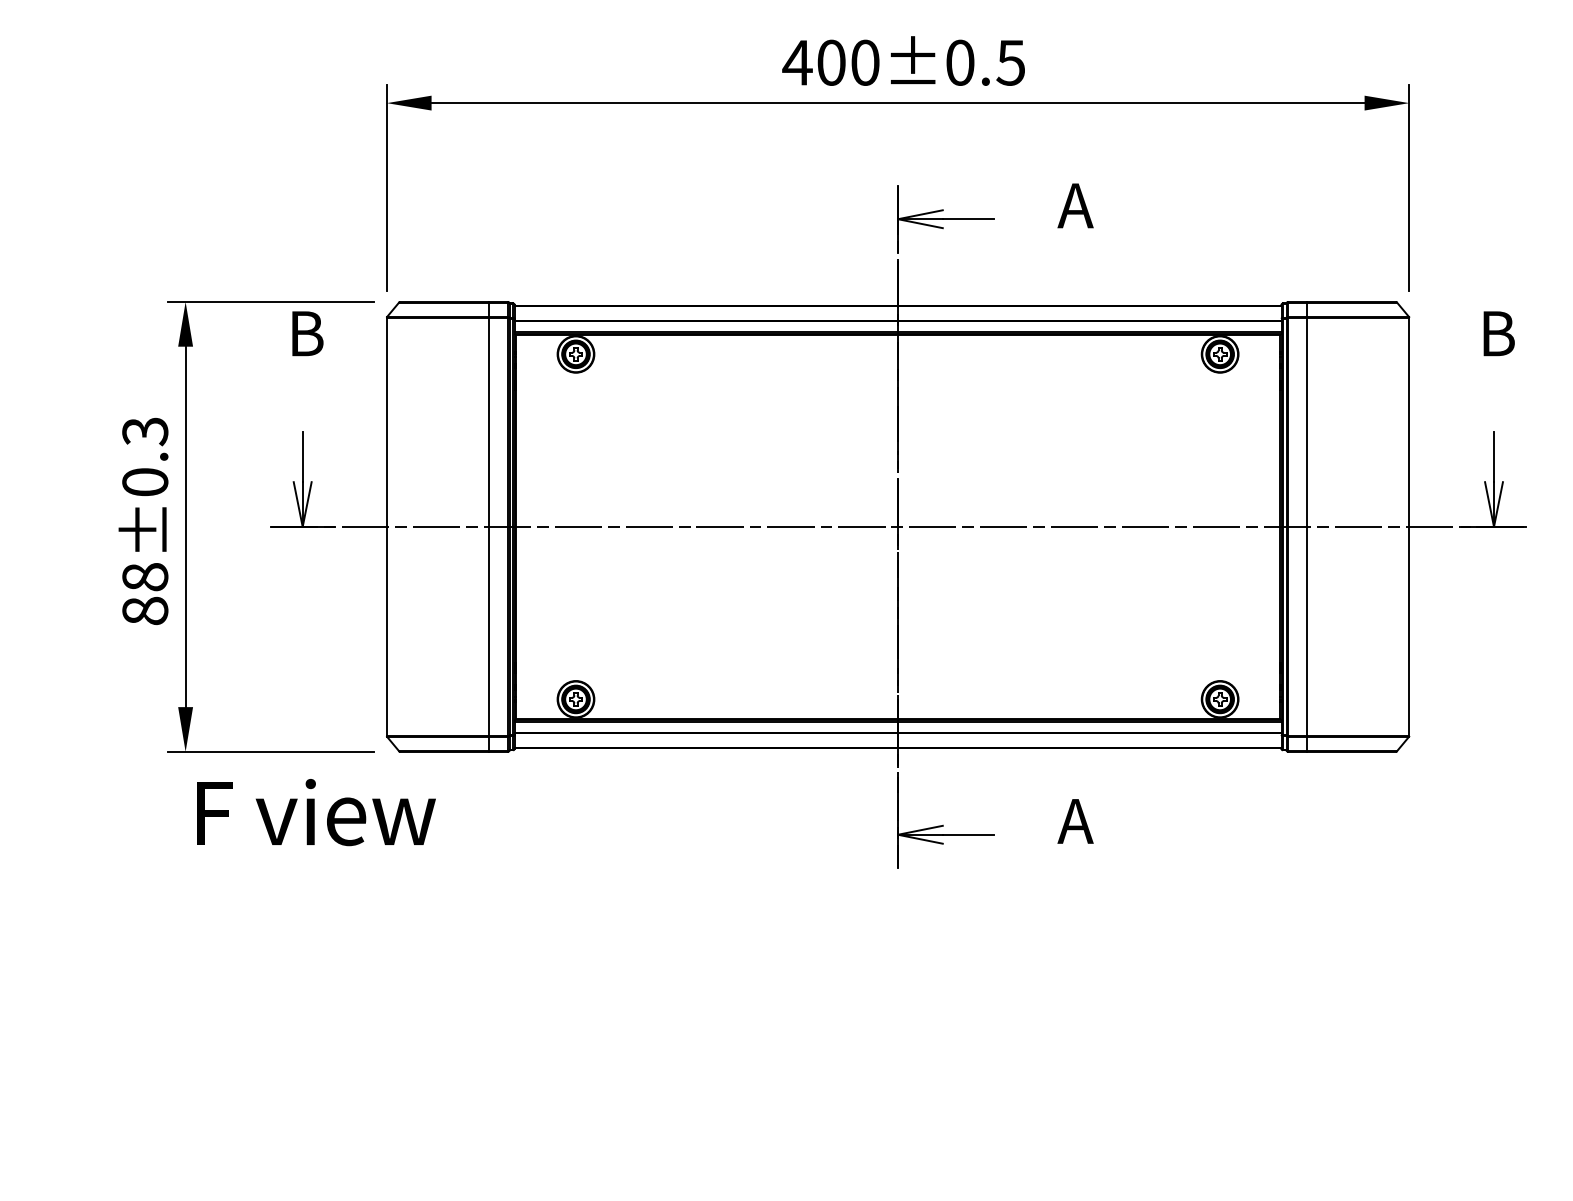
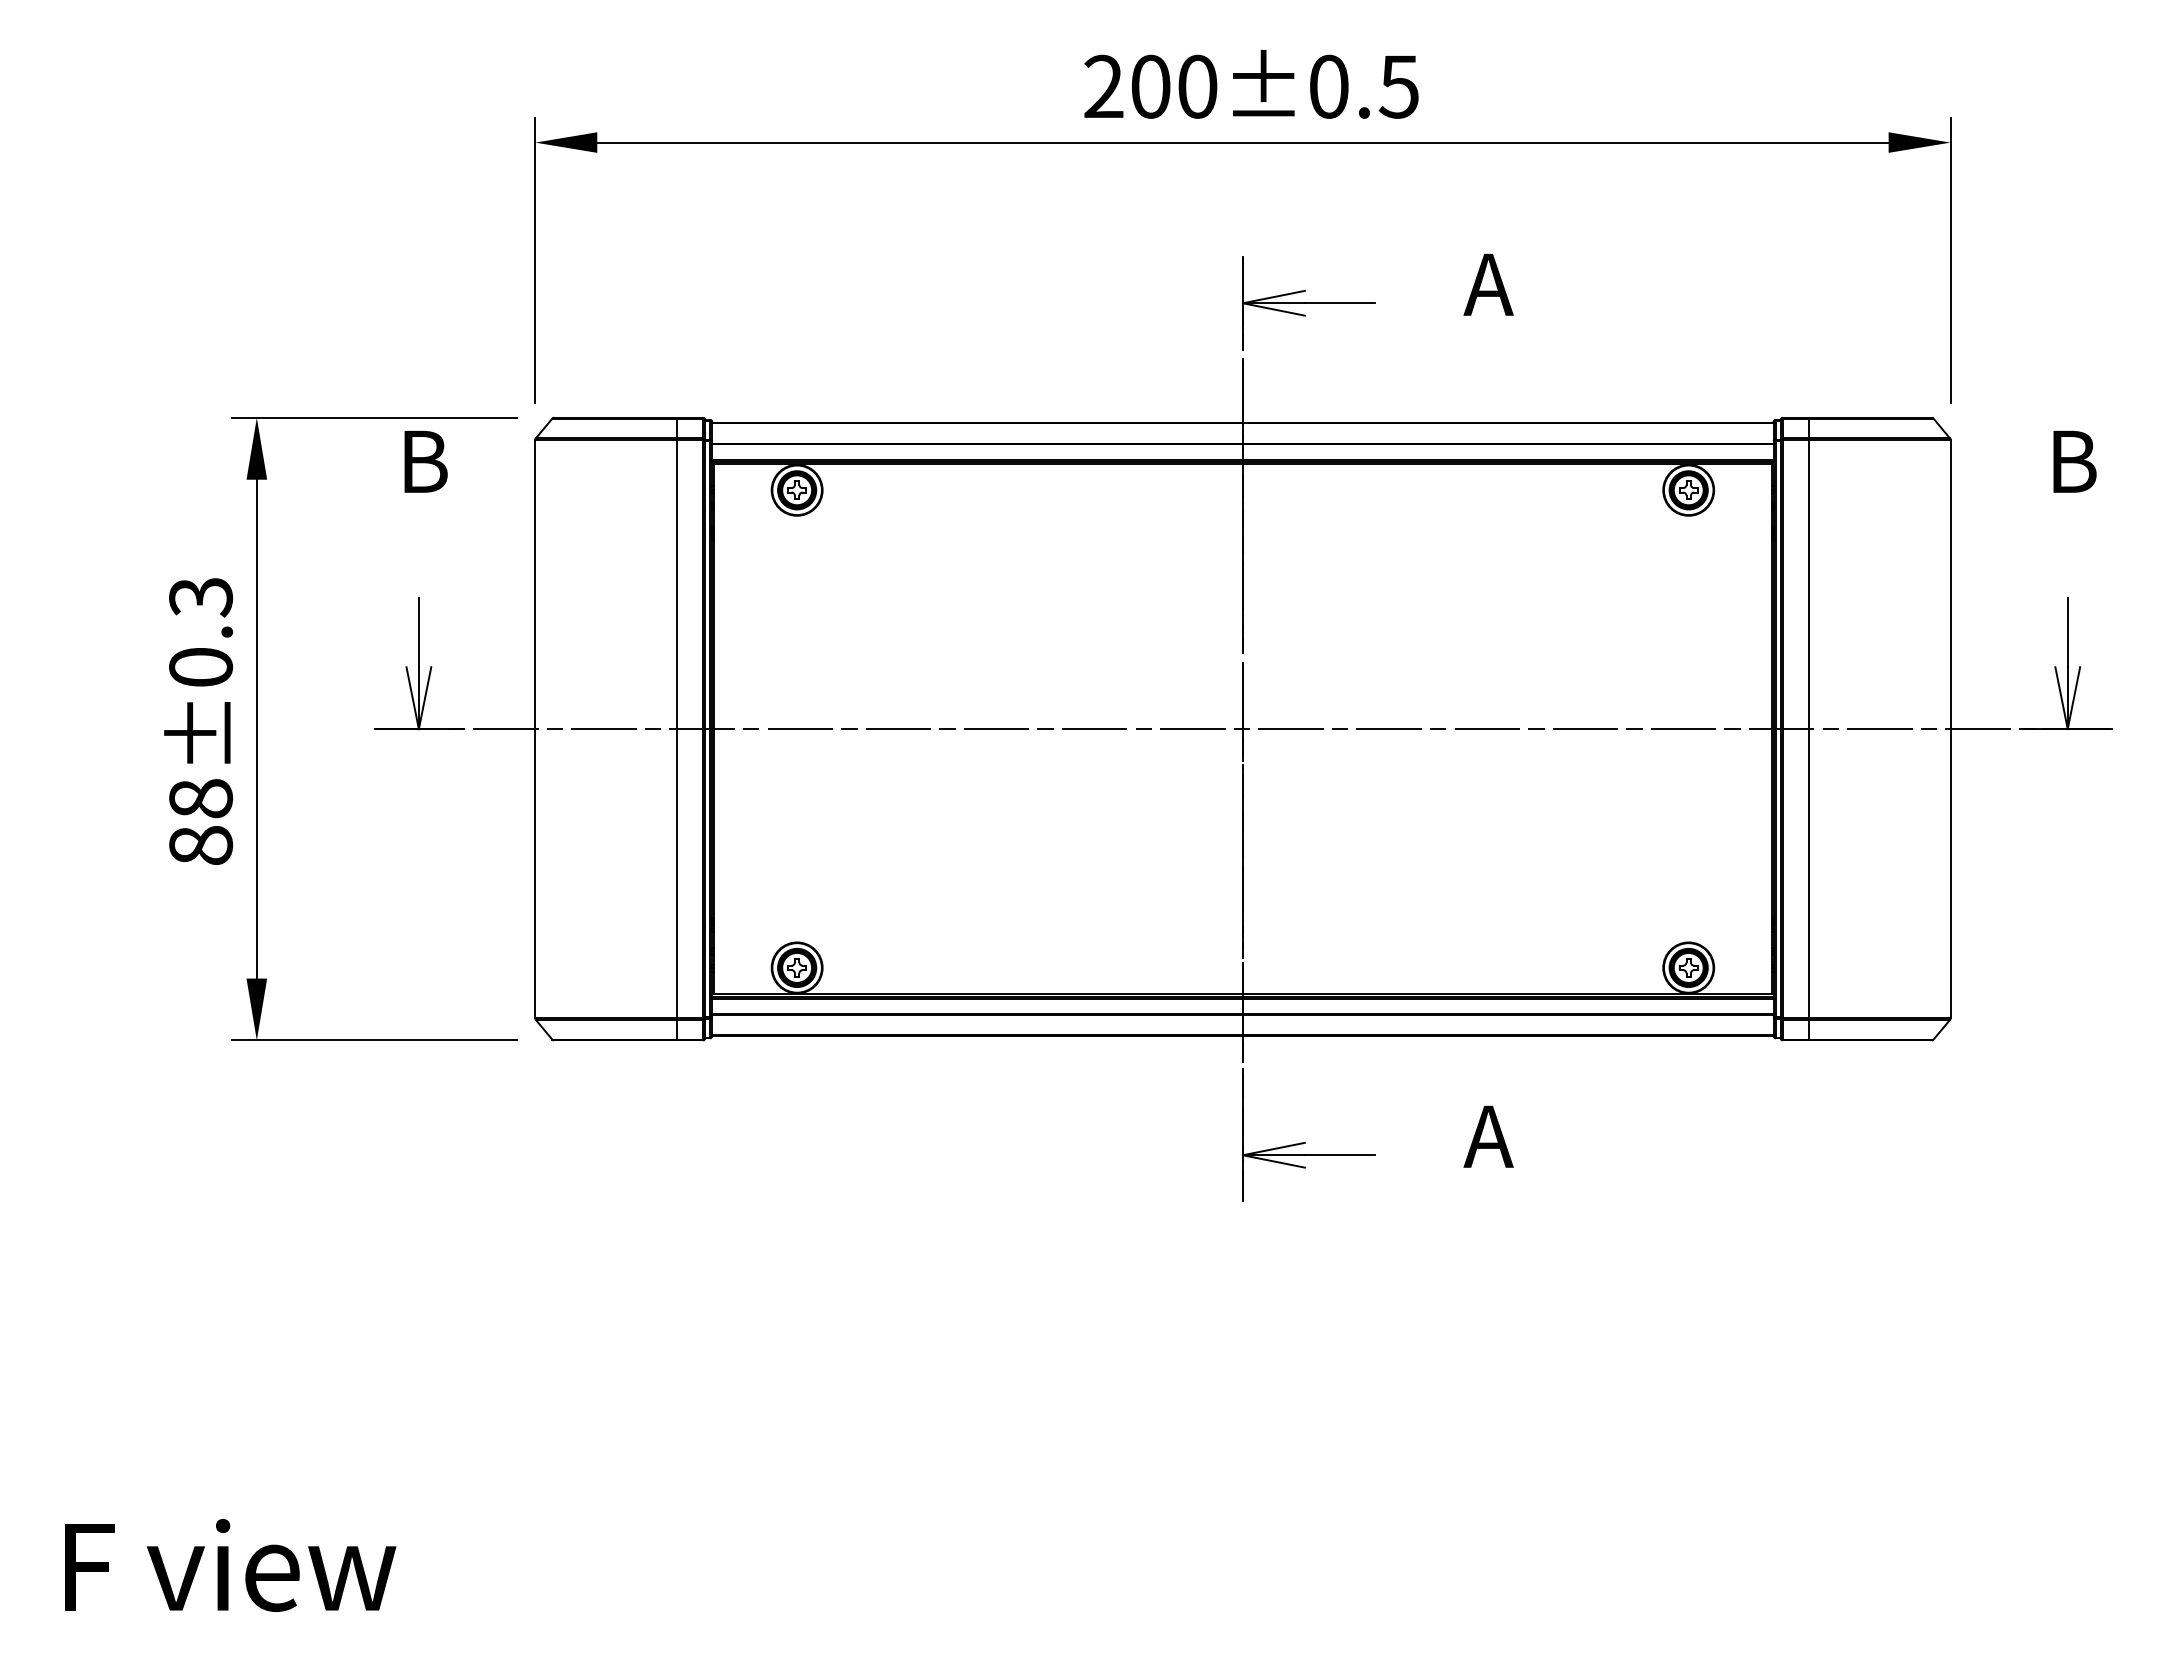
text: (797, 61) -> (1103, 85), 400±0.5 -> 200±0.5
text: (316, 812) -> (230, 1565), moved

